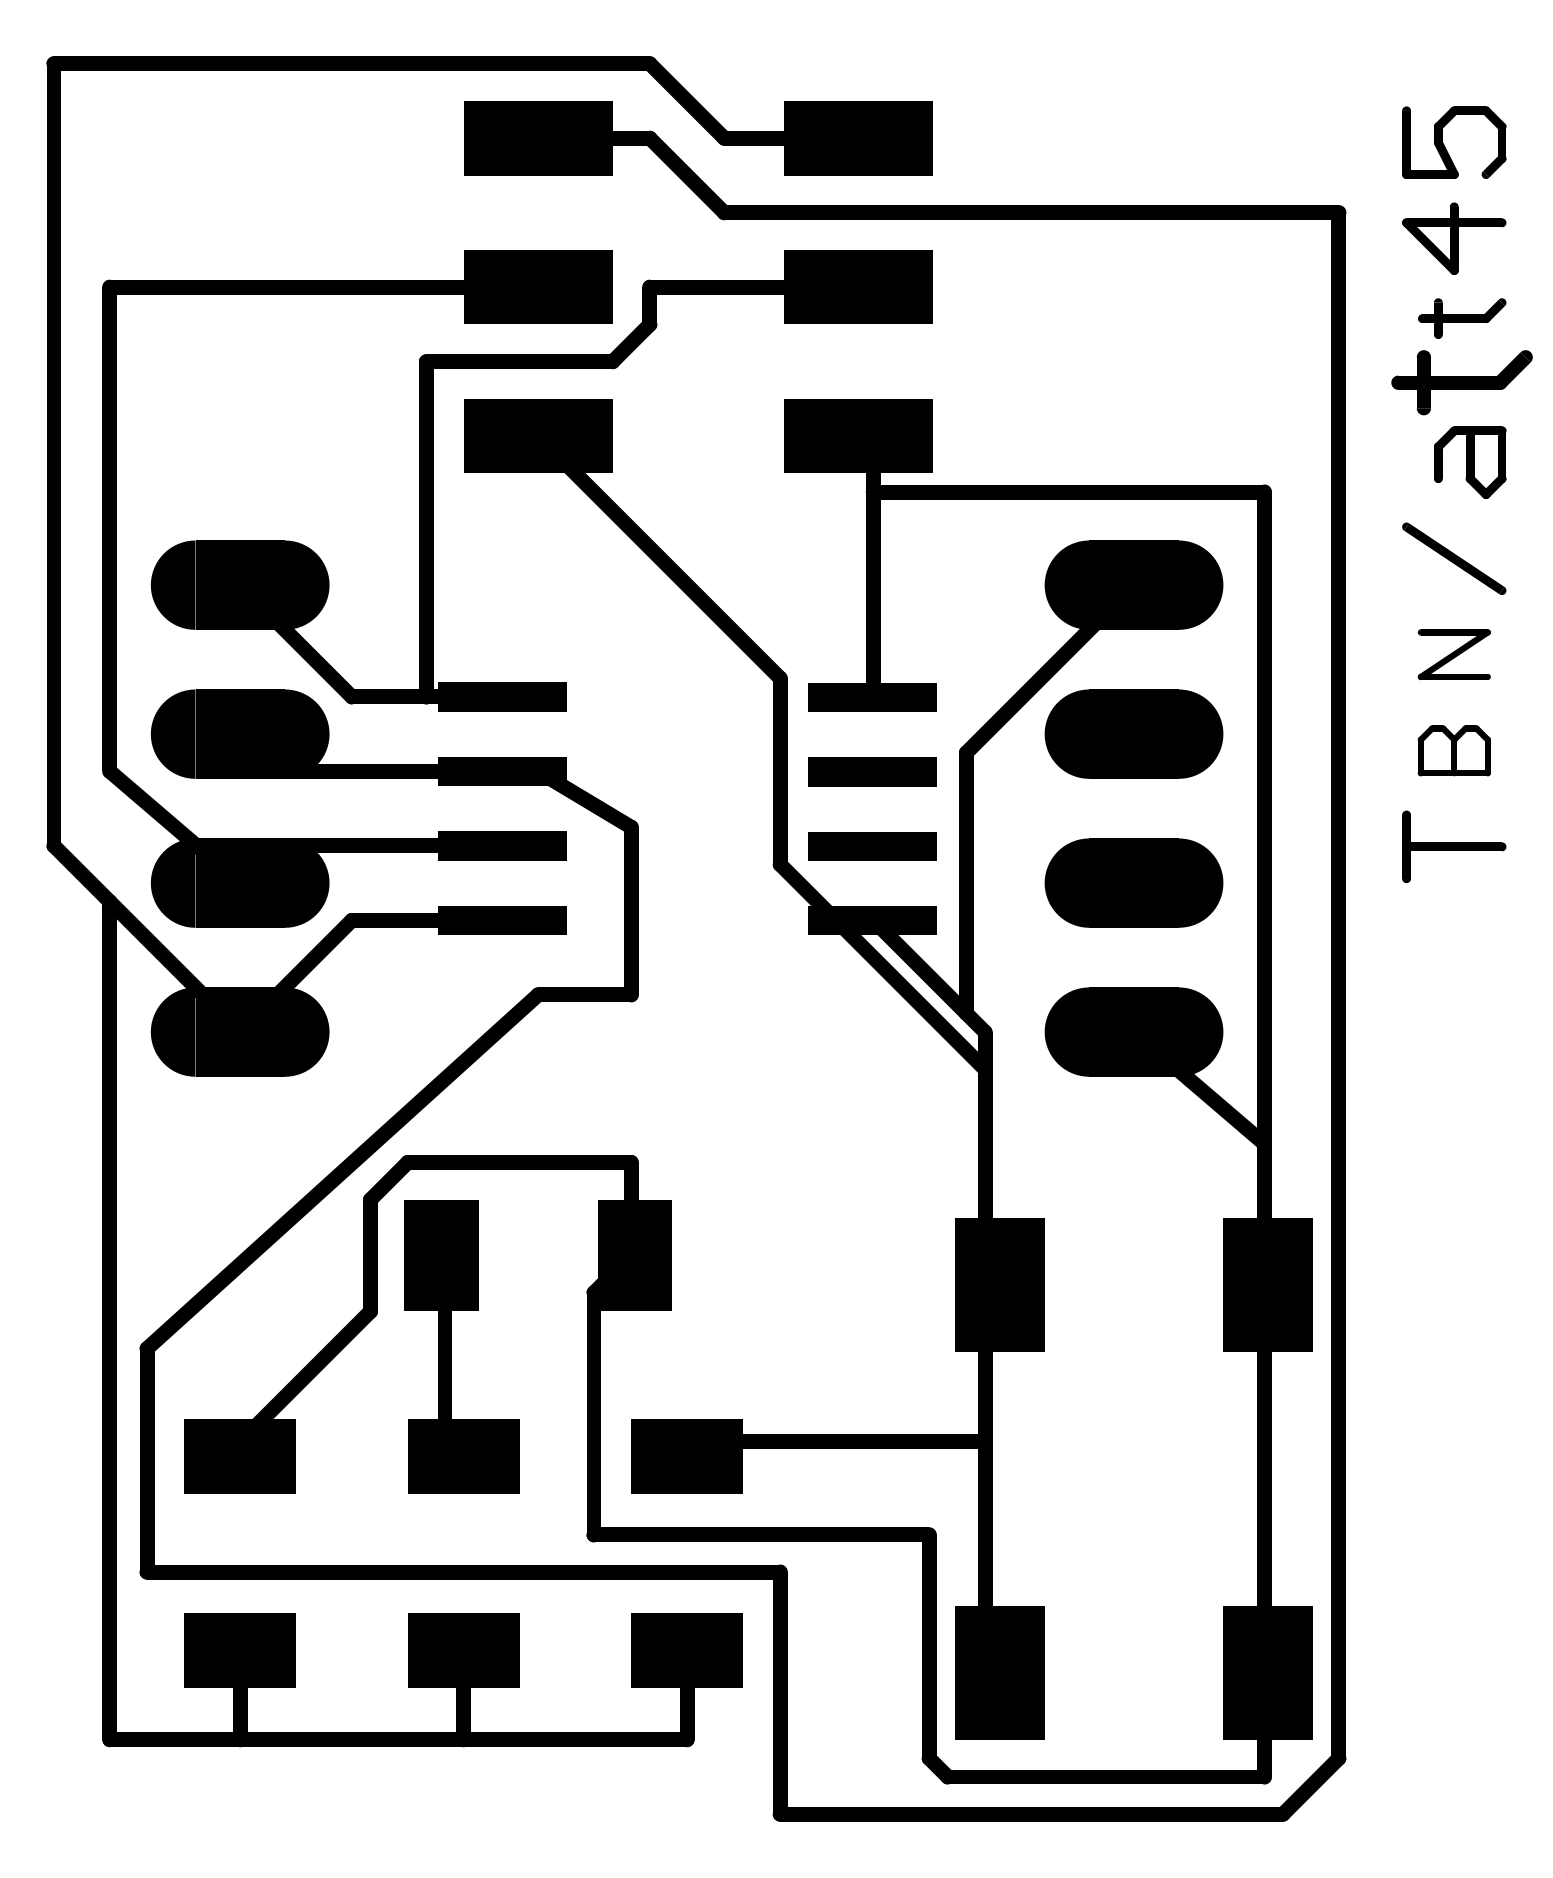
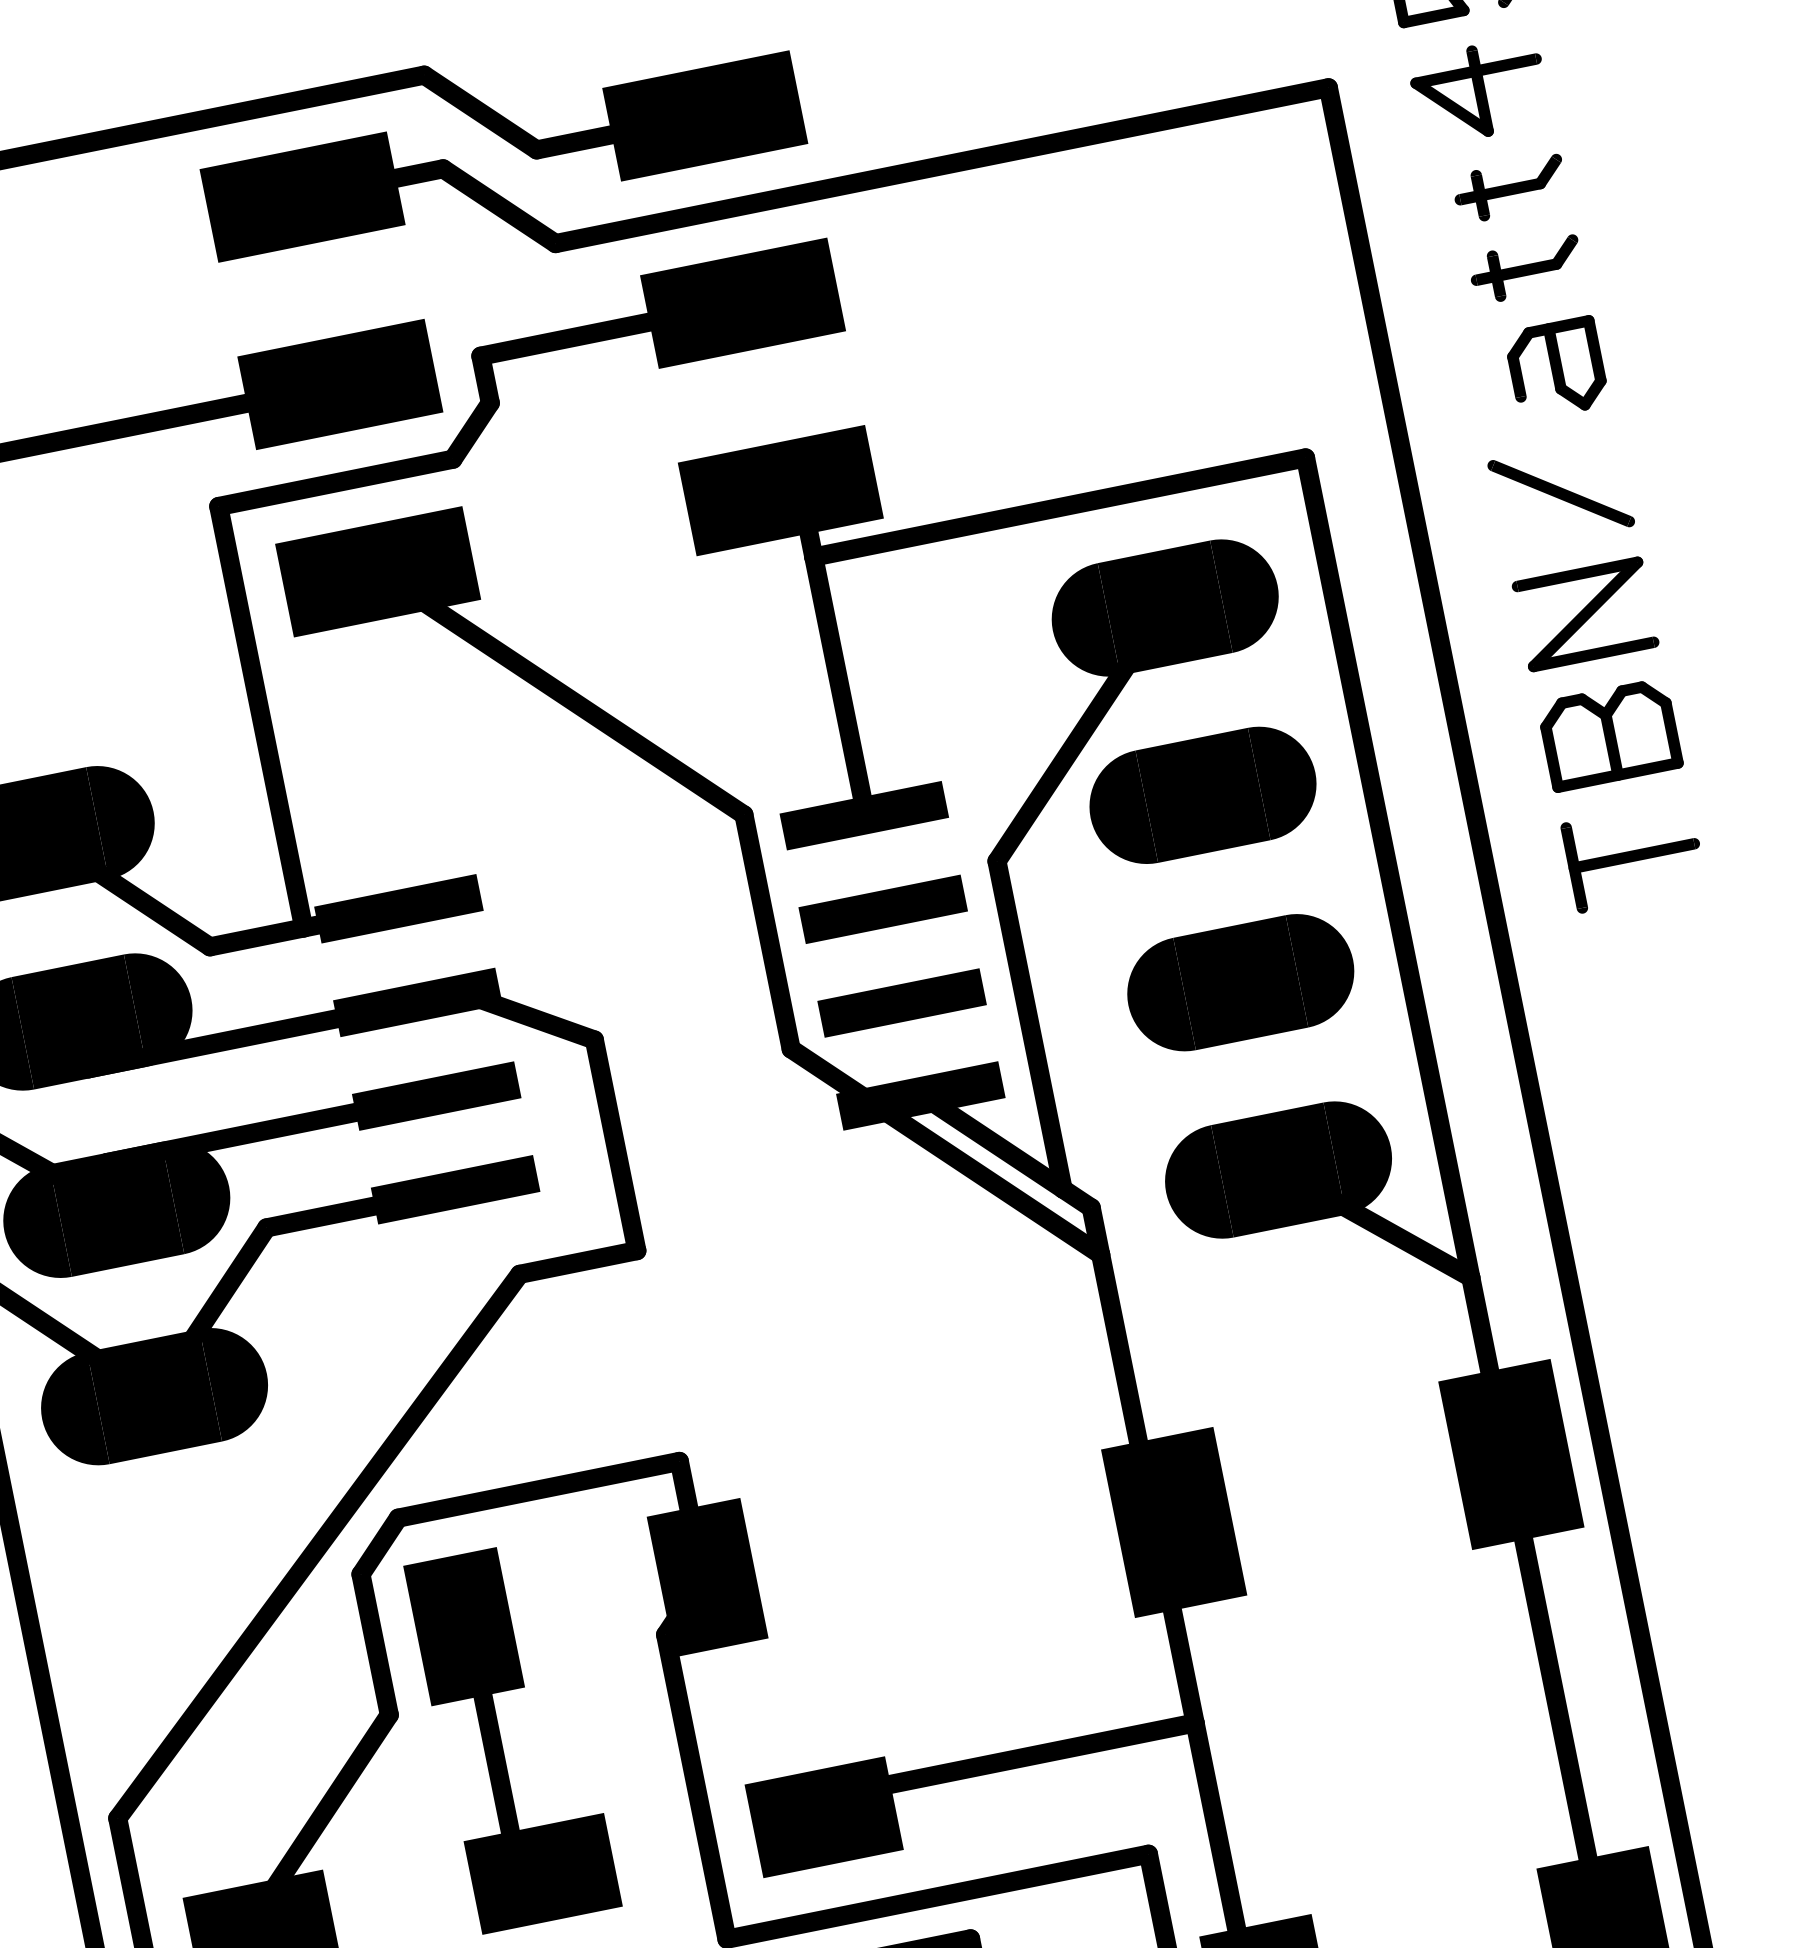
part: (1462, 382) -> (1526, 269), size x0.62
part: (1454, 654) -> (1585, 613), size x1.43
part: (1454, 750) -> (1610, 734), size x1.43

